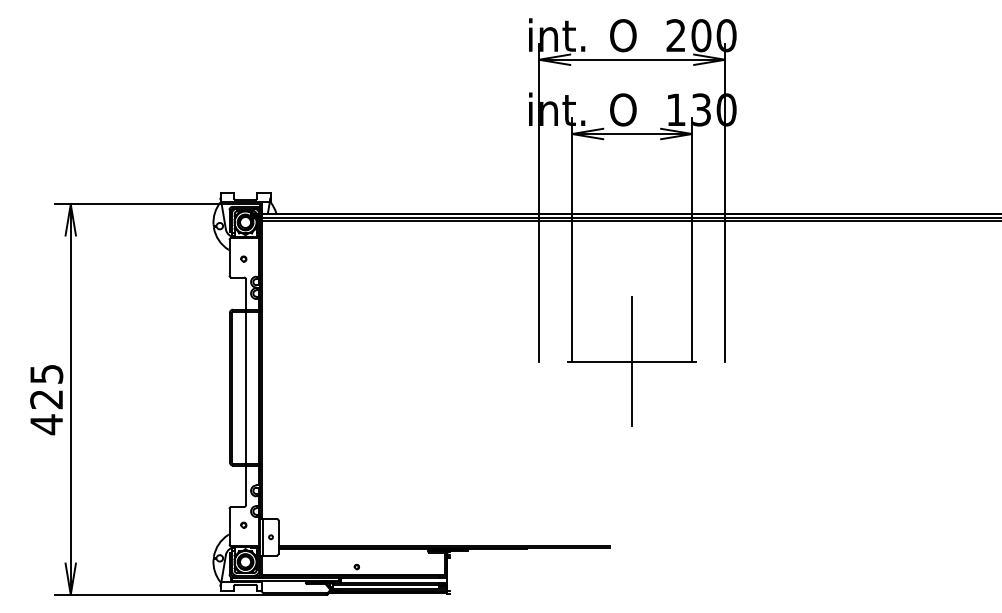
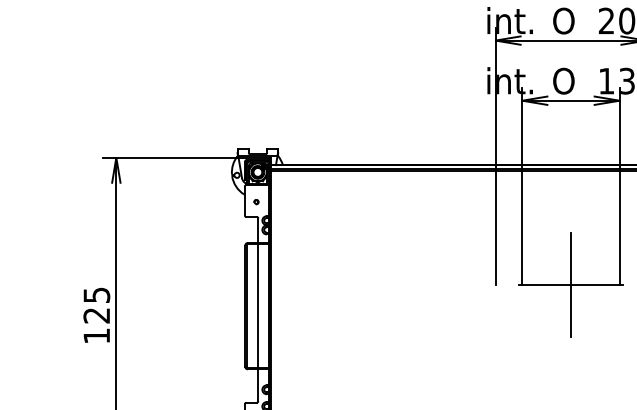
text: (46, 424) -> (96, 335), 425 -> 125

